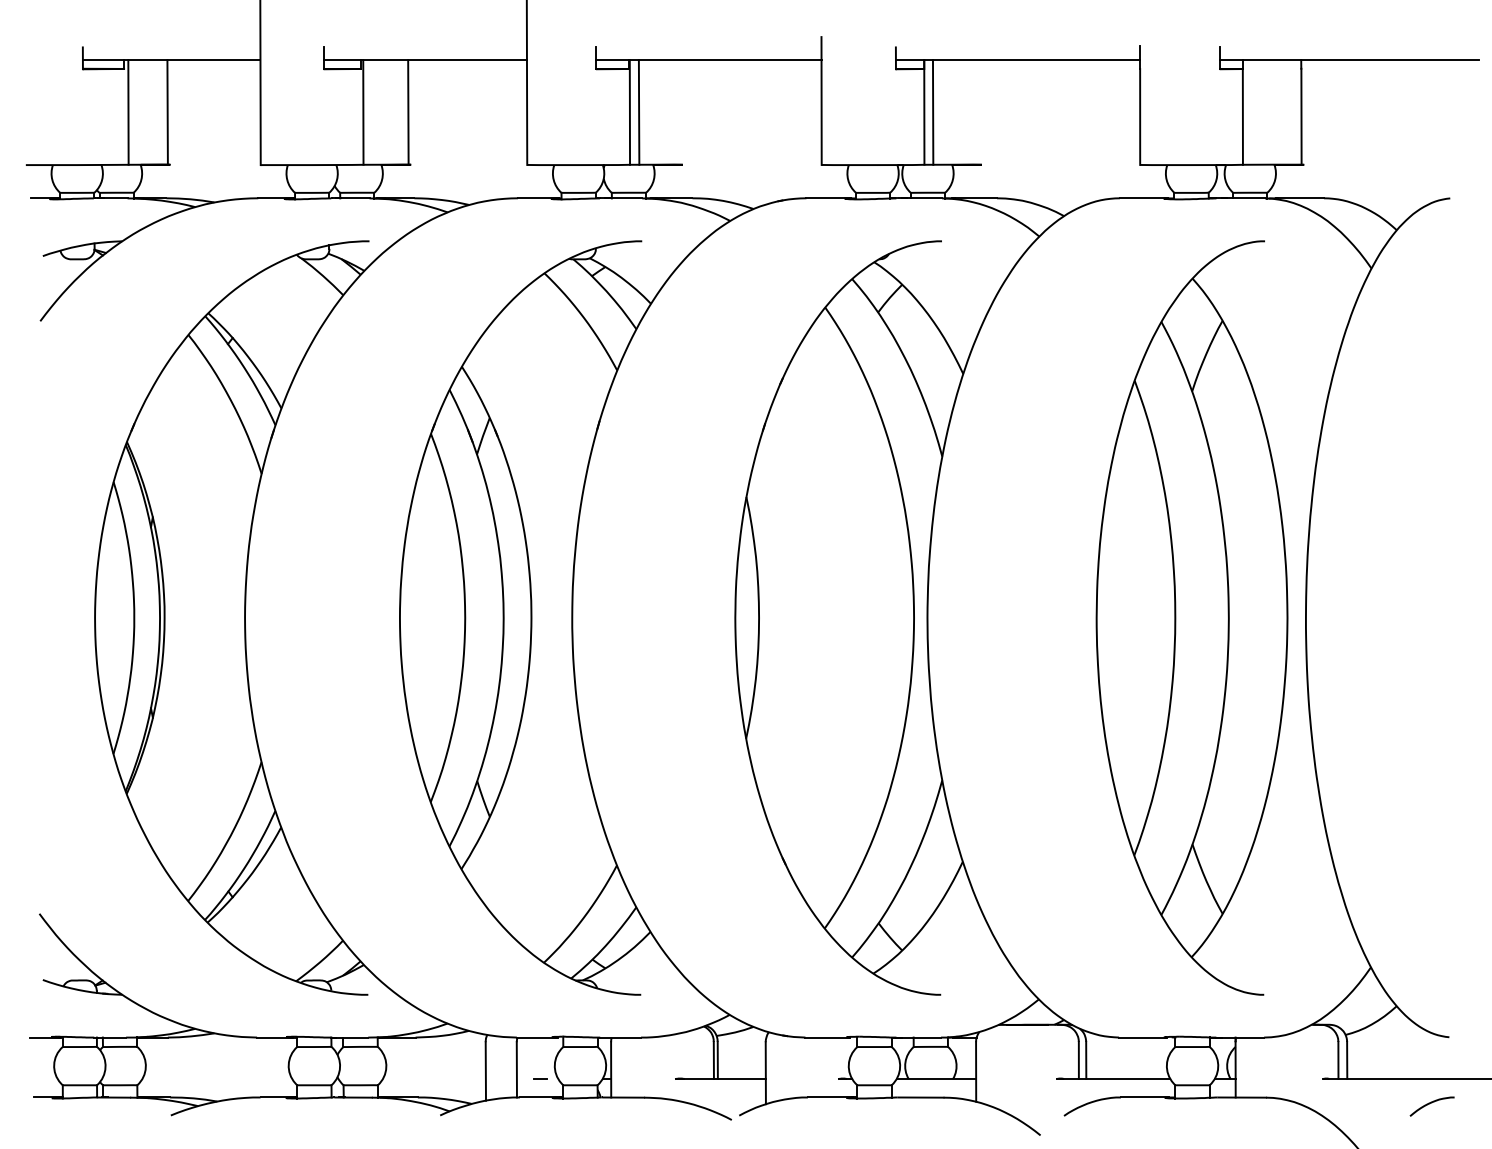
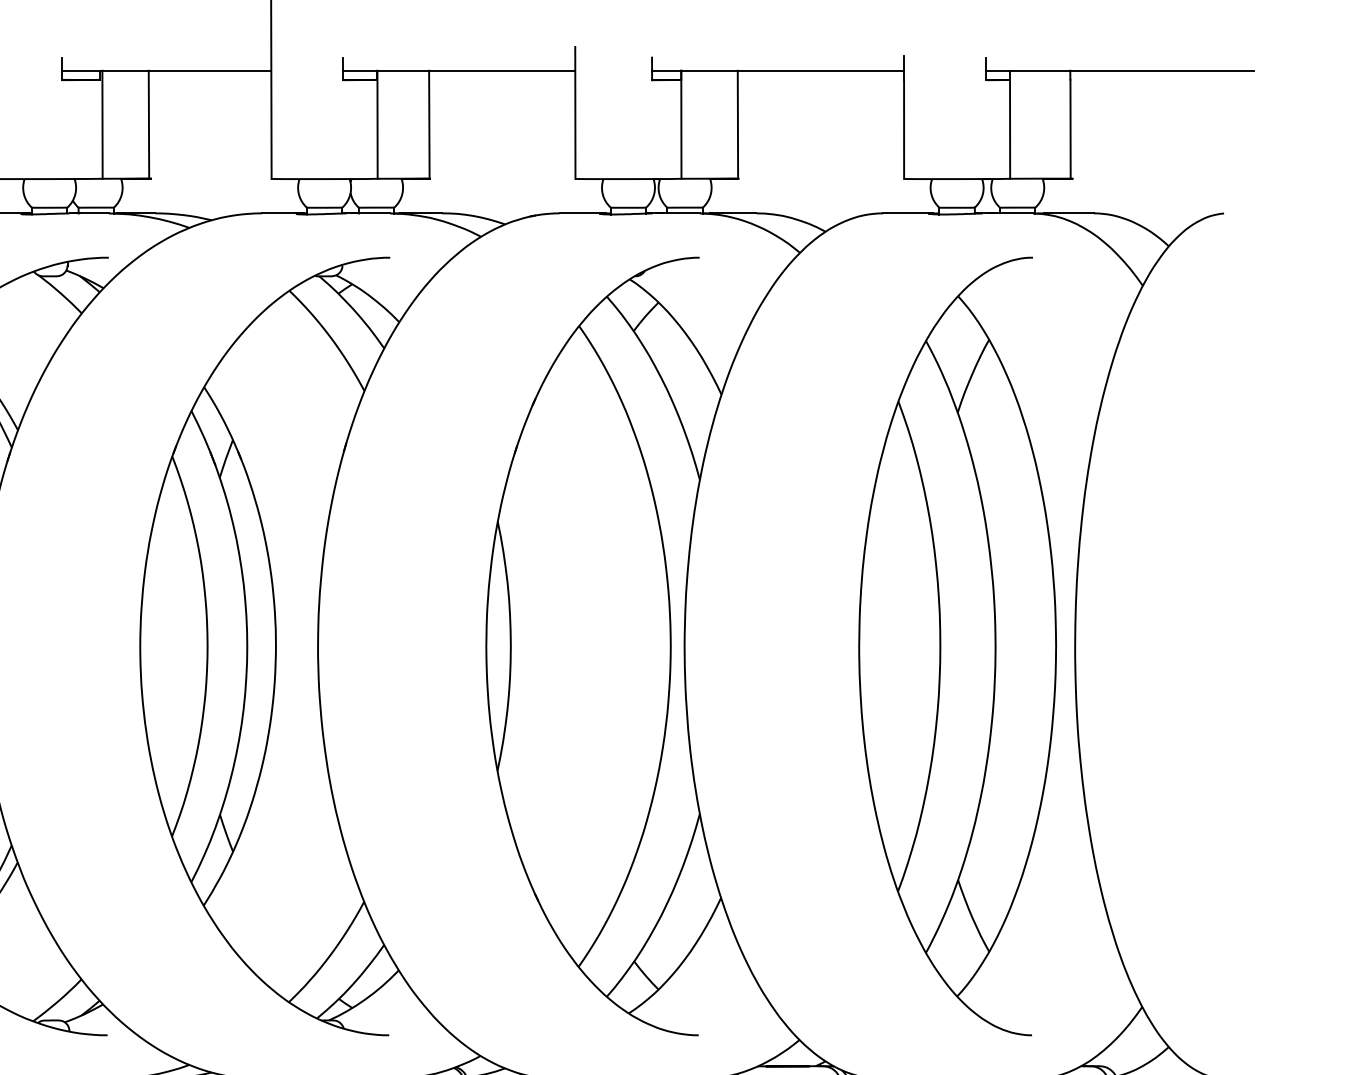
line: (638, 112) -> (428, 124), moved
line: (932, 112) -> (737, 124), moved

